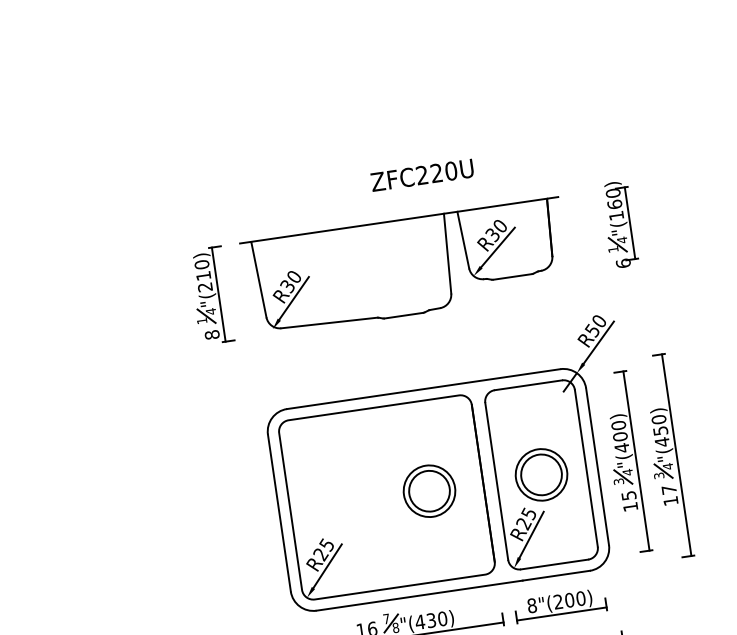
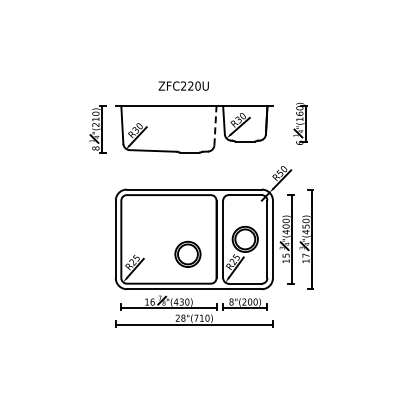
text: (421, 174) -> (183, 85), moved
line: (447, 253) -> (215, 125), solid -> dashed
part: (428, 489) -> (187, 253), moved

